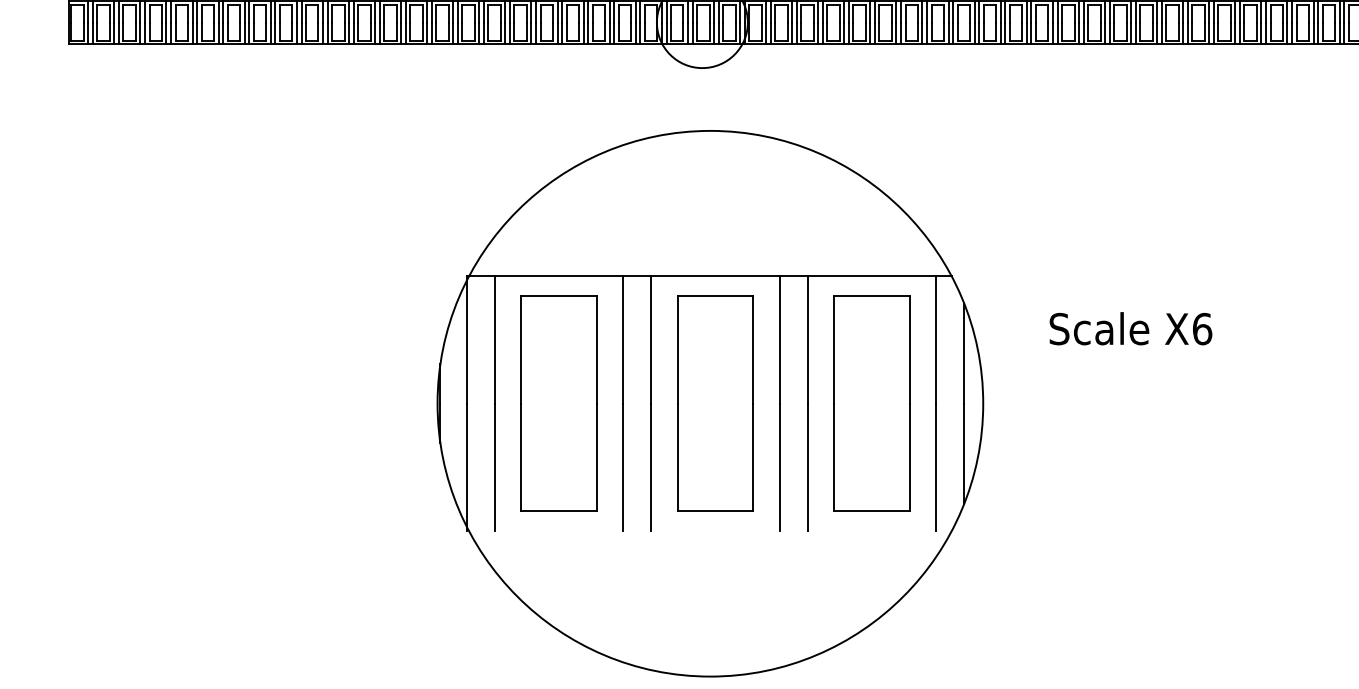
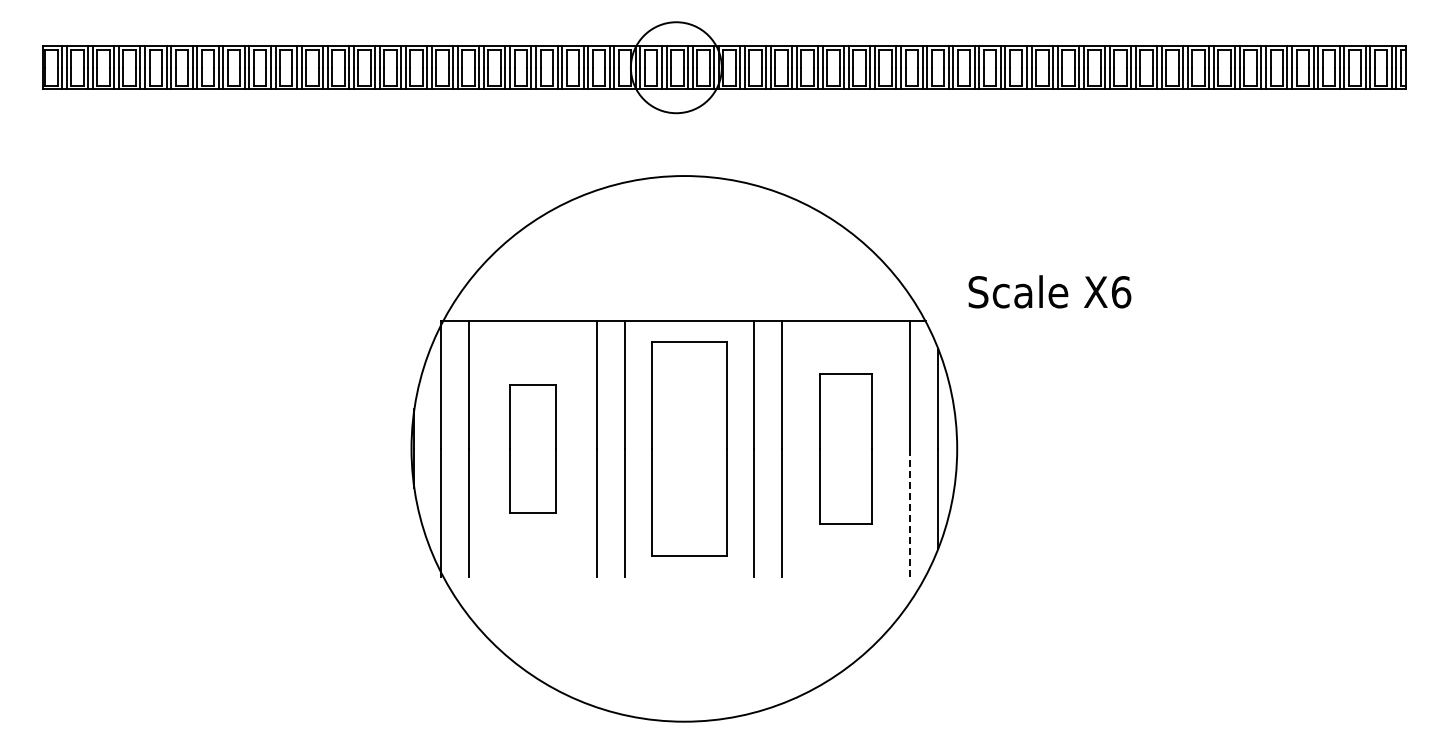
text: (1130, 328) -> (1049, 291), moved
part: (558, 403) -> (532, 448), size x0.6
part: (871, 403) -> (845, 448), size x0.7
line: (935, 467) -> (909, 512), solid -> dashed

